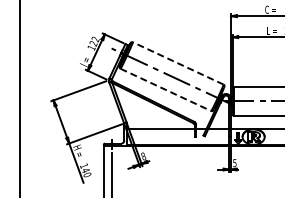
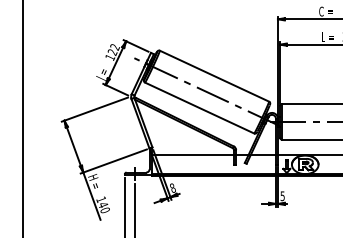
line: (177, 63) -> (213, 76), dashed -> solid
line: (166, 90) -> (200, 108), dashed -> solid

